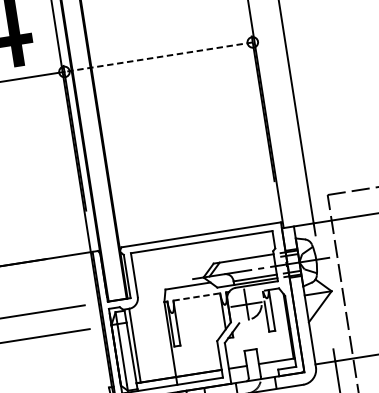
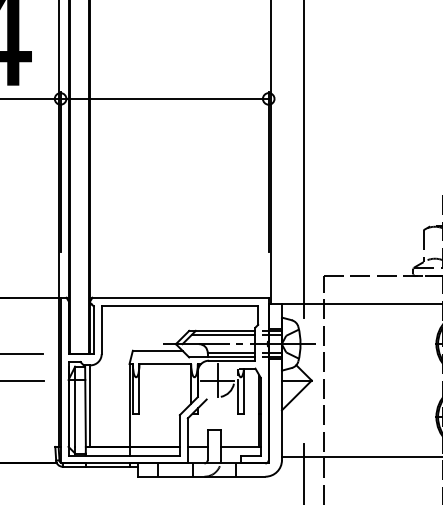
line: (158, 56) -> (164, 98), dashed -> solid
line: (245, 262) -> (223, 334), added
line: (197, 297) -> (165, 364), dashed -> solid

